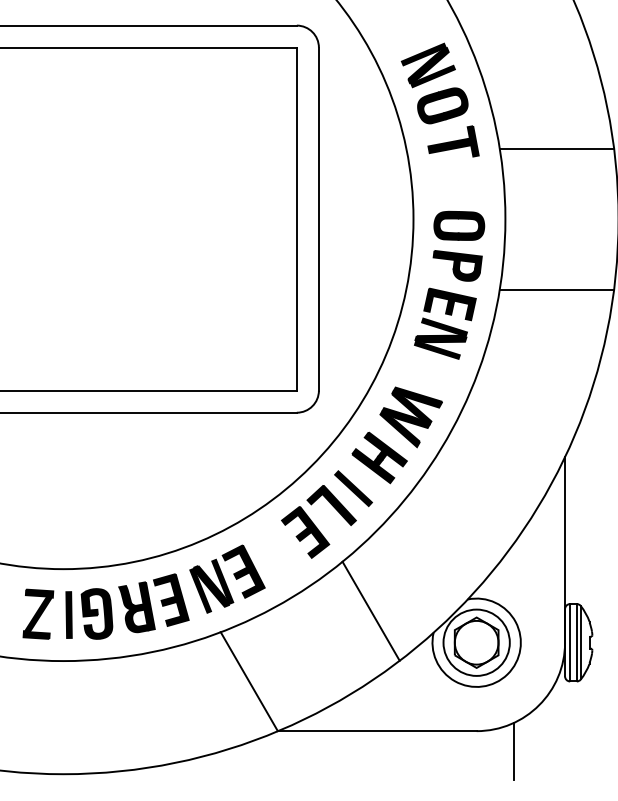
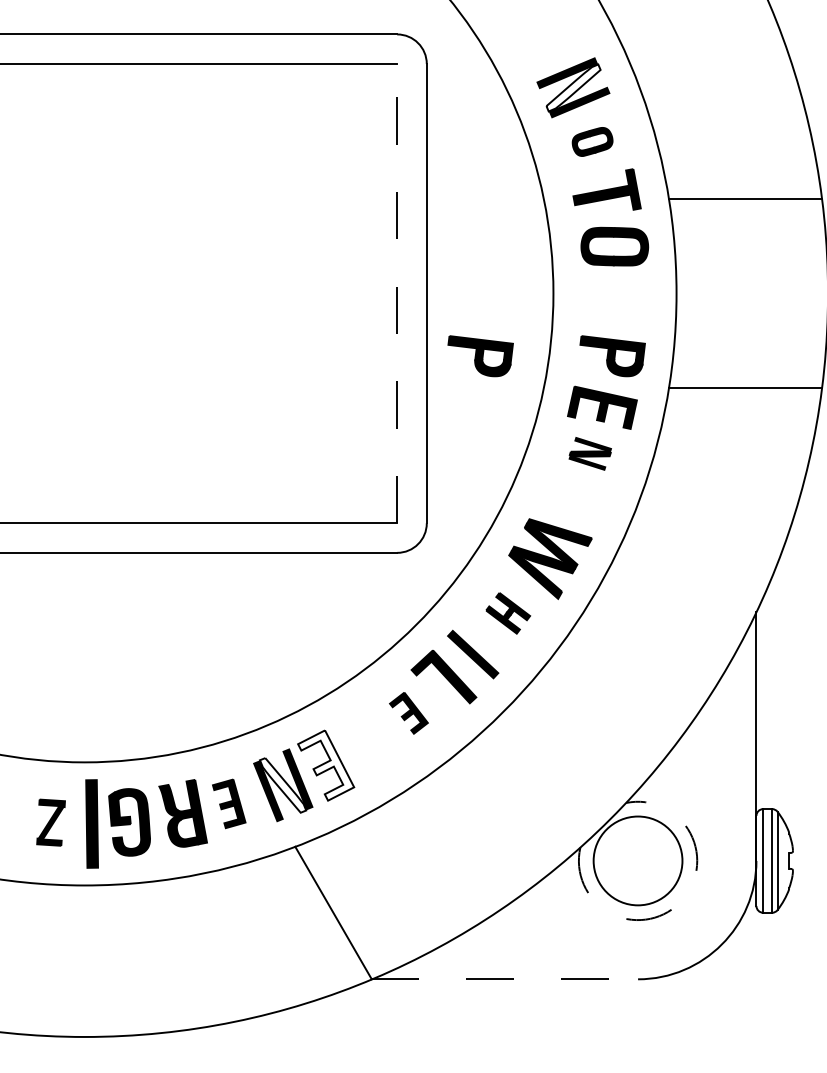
fill: (428, 65) -> (573, 87), removed
part: (442, 105) -> (592, 141), size x0.6
line: (297, 219) -> (397, 293), solid -> dashed
part: (459, 225) -> (614, 246), moved
part: (359, 266) -> (480, 356), added
part: (441, 338) -> (590, 453), size x0.6
part: (379, 457) -> (508, 613), size x0.6
part: (305, 532) -> (408, 713), size x0.6
fill: (244, 571) -> (326, 765), removed
fill: (211, 586) -> (283, 785), removed
part: (171, 599) -> (229, 803), size x0.7
line: (370, 611) -> (496, 818), removed
part: (37, 614) -> (50, 822), size x0.7
part: (69, 614) -> (92, 823), size x1.4
part: (476, 642) -> (637, 860), removed
arc: (507, 674) -> (679, 903), solid -> dashed
line: (377, 731) -> (505, 979), solid -> dashed
line: (514, 751) -> (688, 1006), removed

